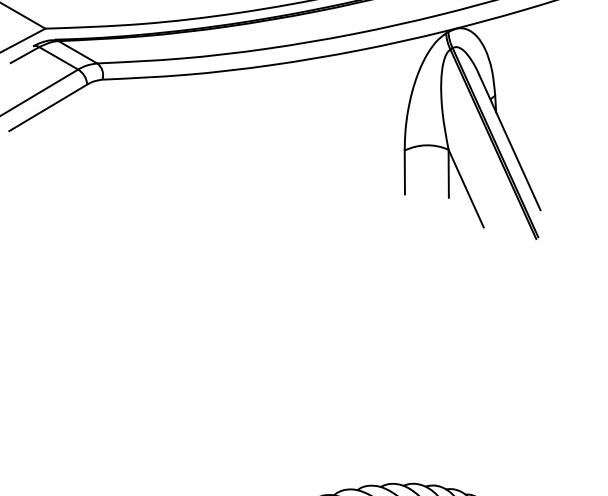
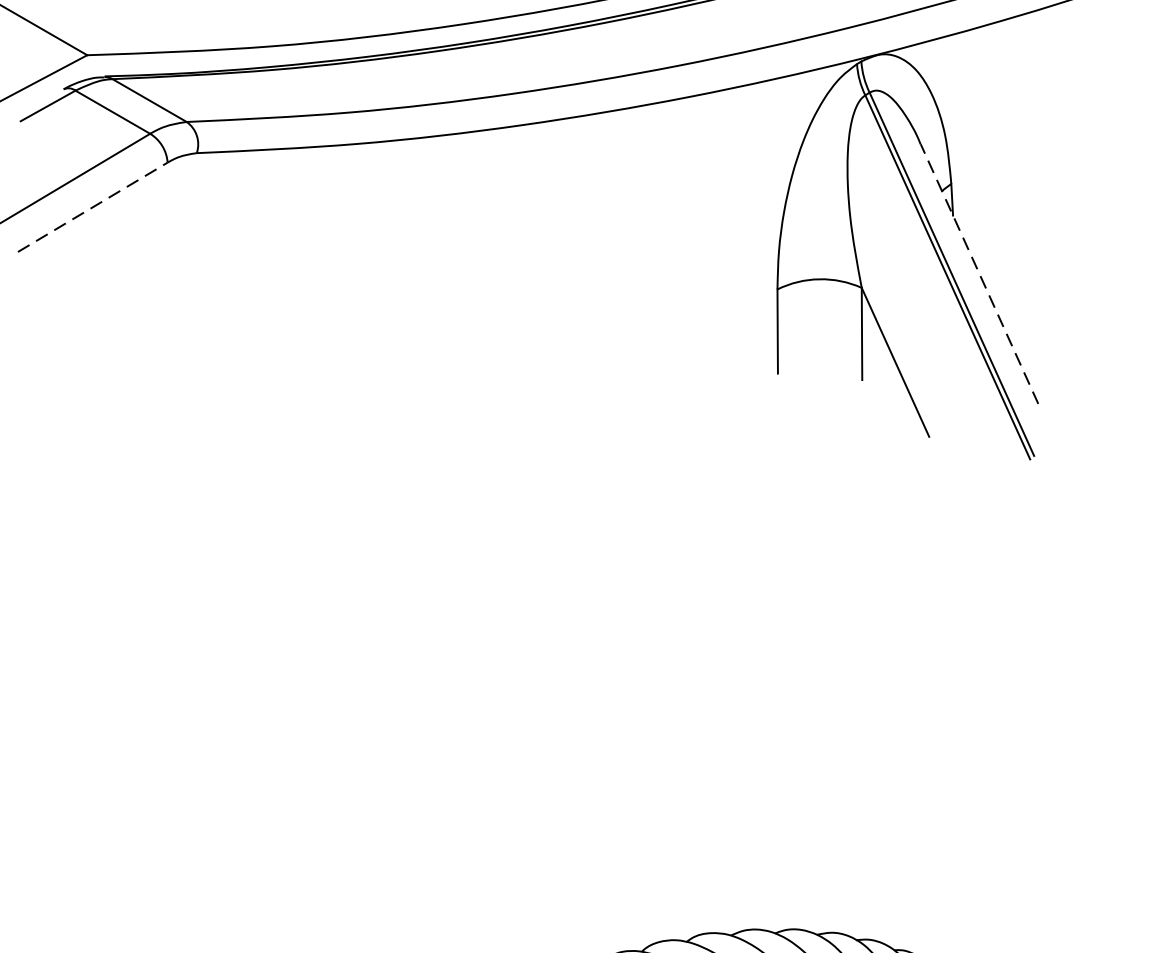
line: (48, 107) -> (93, 206), solid -> dashed
line: (509, 142) -> (978, 273), solid -> dashed

